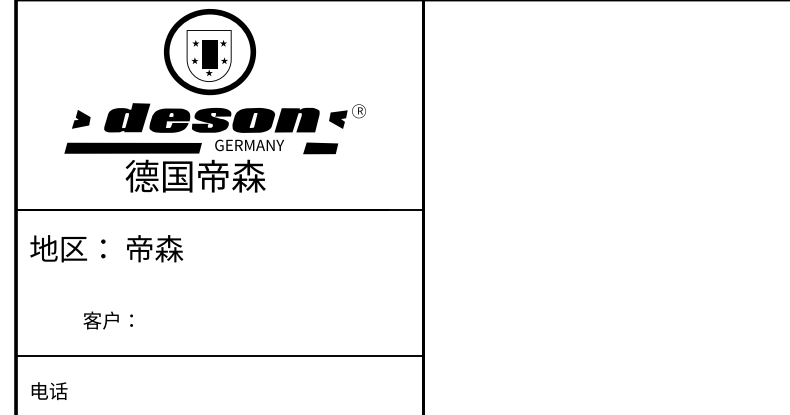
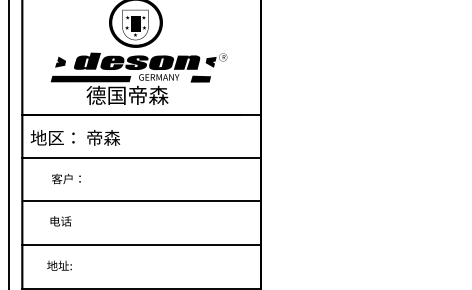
line: (219, 282) -> (141, 157), added
text: (108, 319) -> (66, 178), moved
text: (48, 391) -> (60, 221), moved

